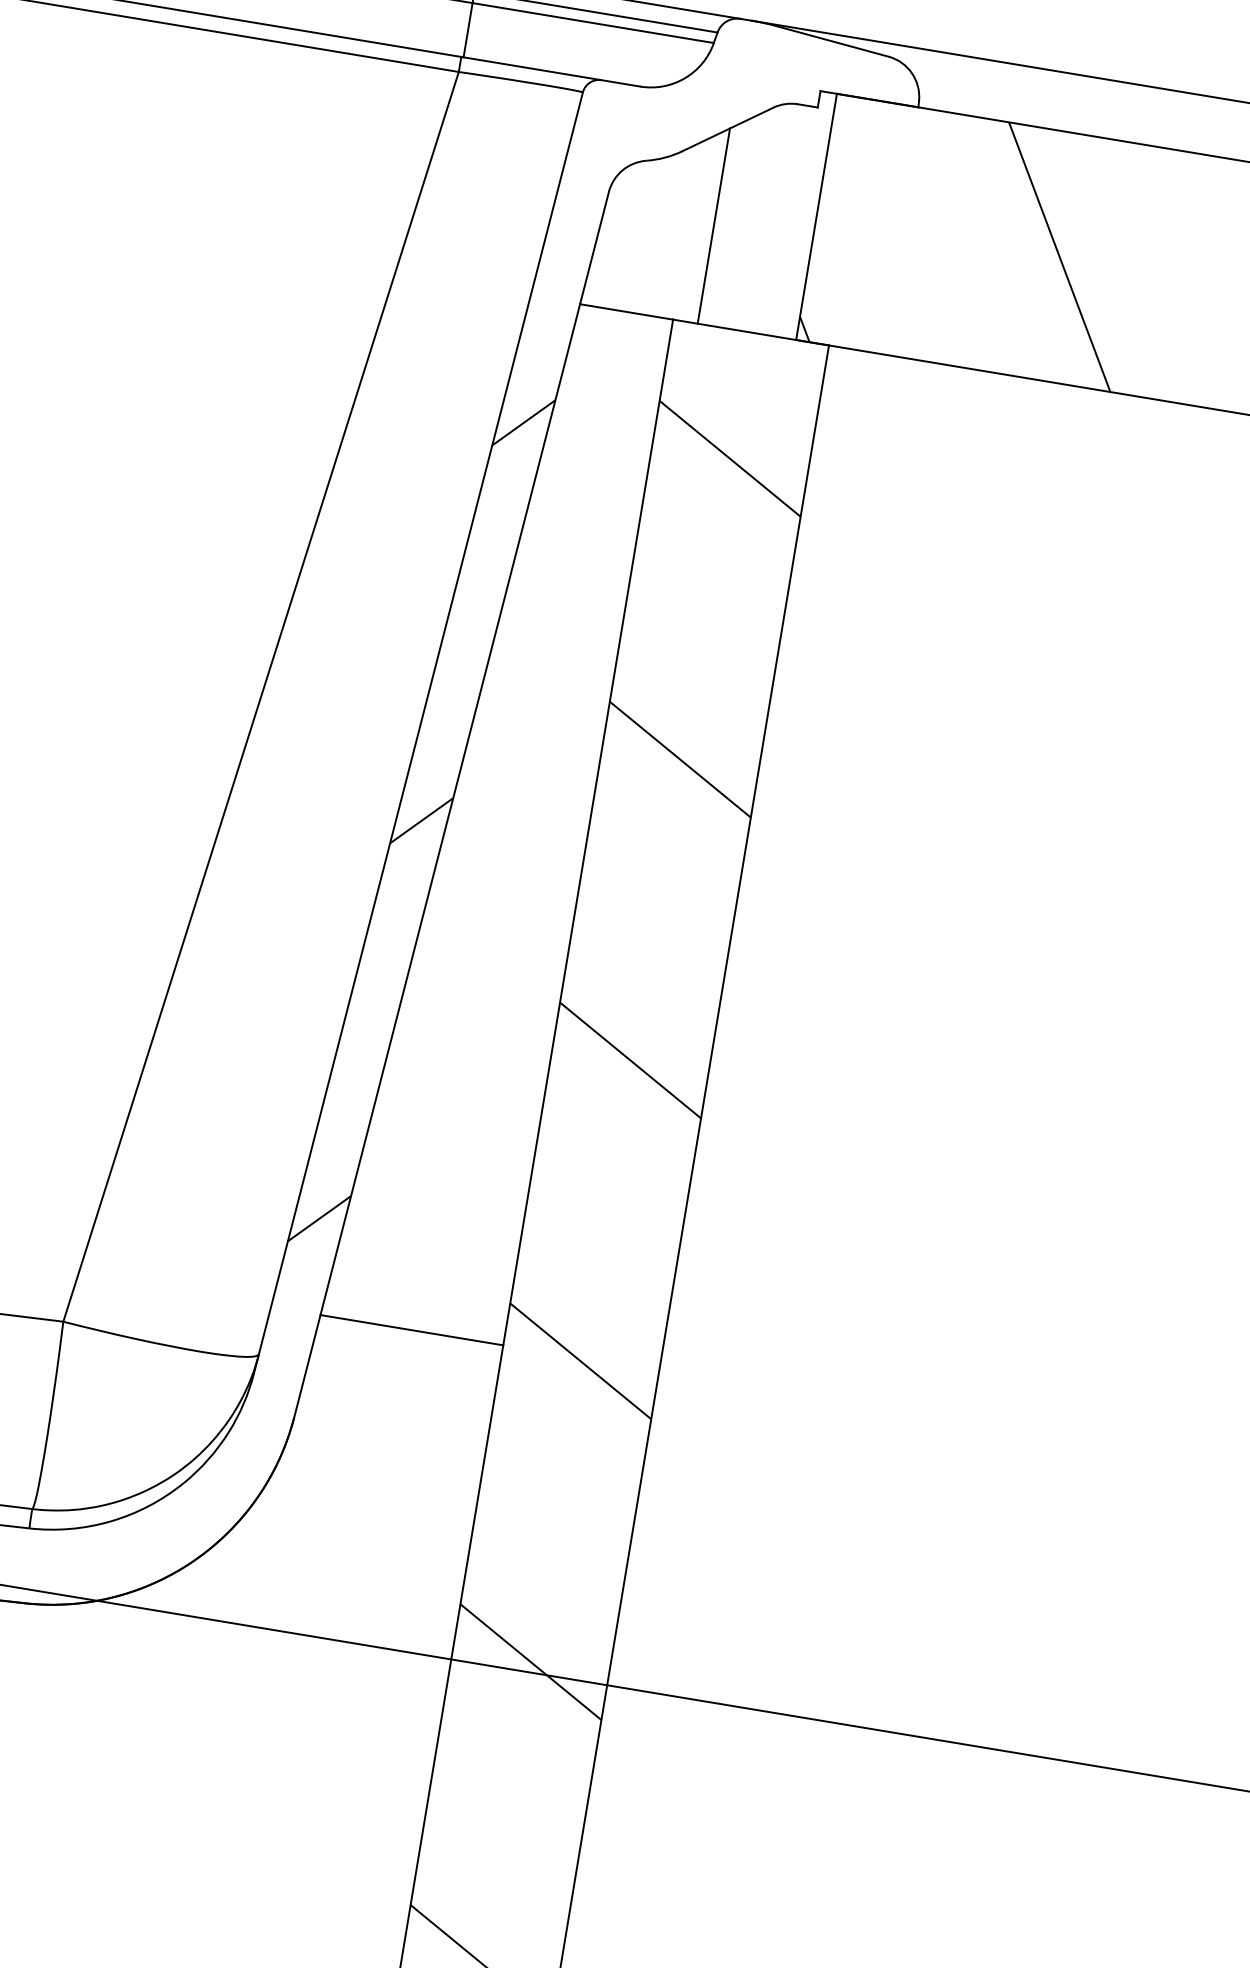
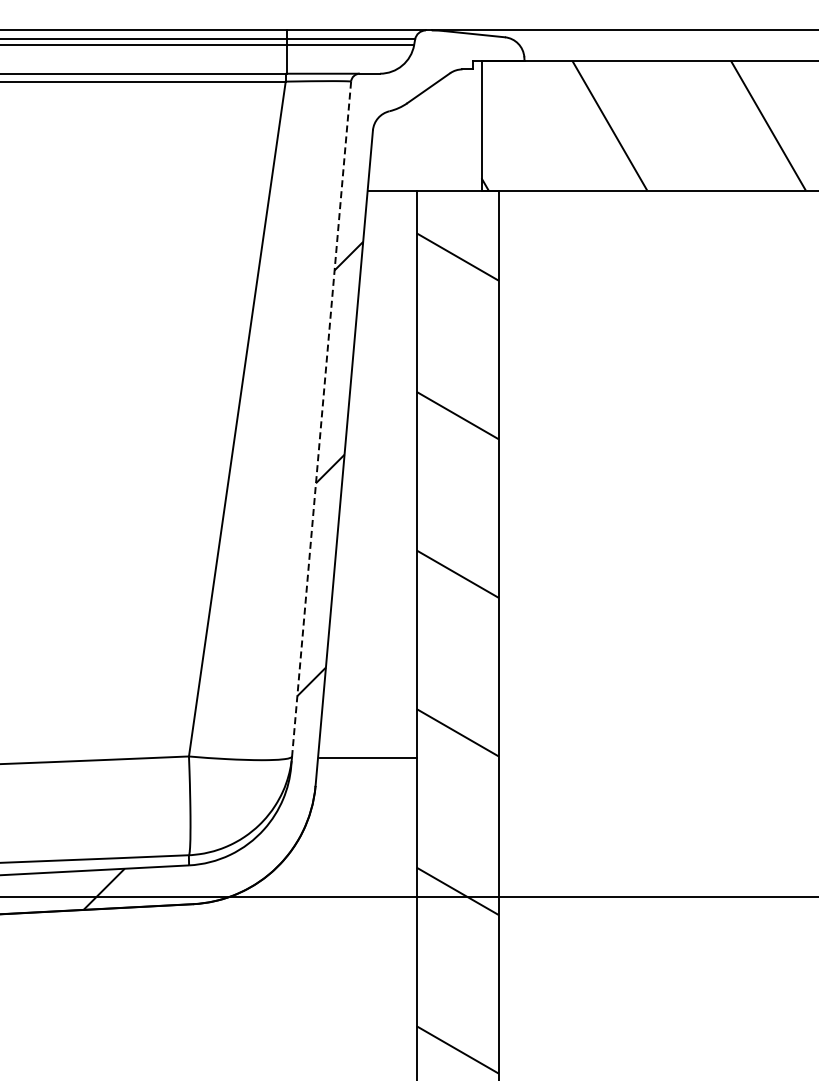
line: (713, 224) -> (429, 138), removed
line: (418, 733) -> (321, 424), solid -> dashed
line: (411, 1330) -> (368, 758), moved

